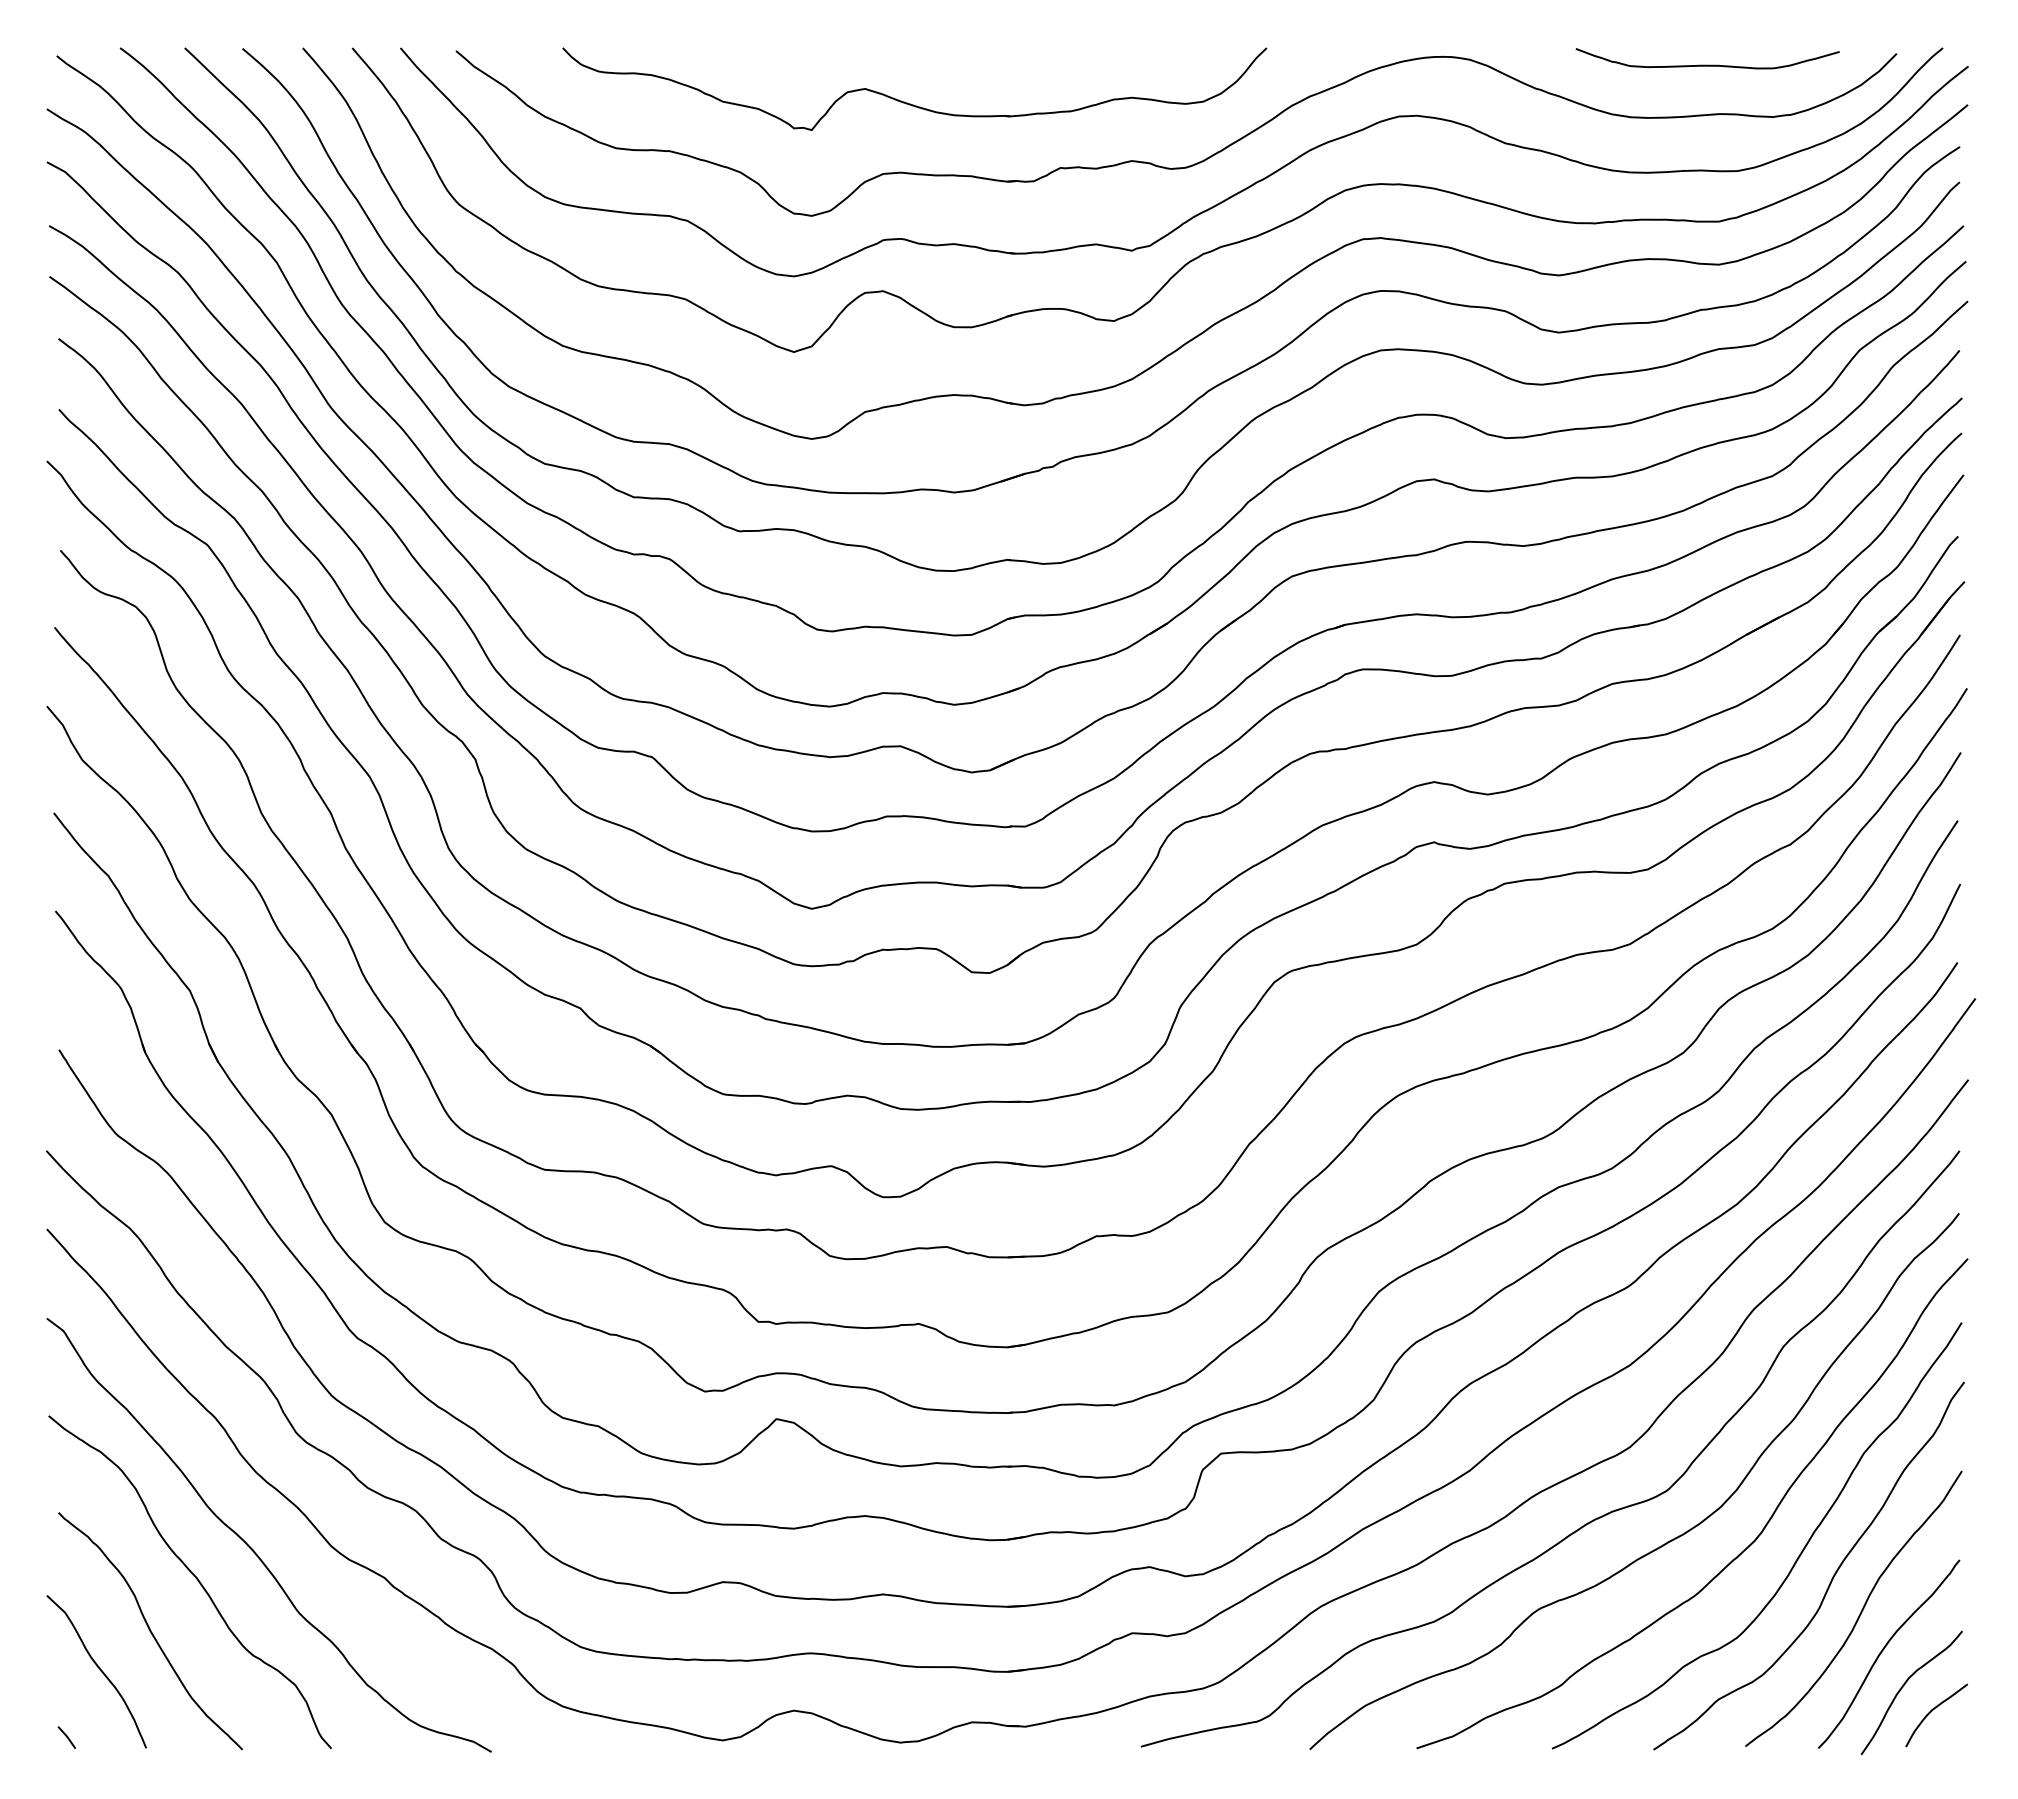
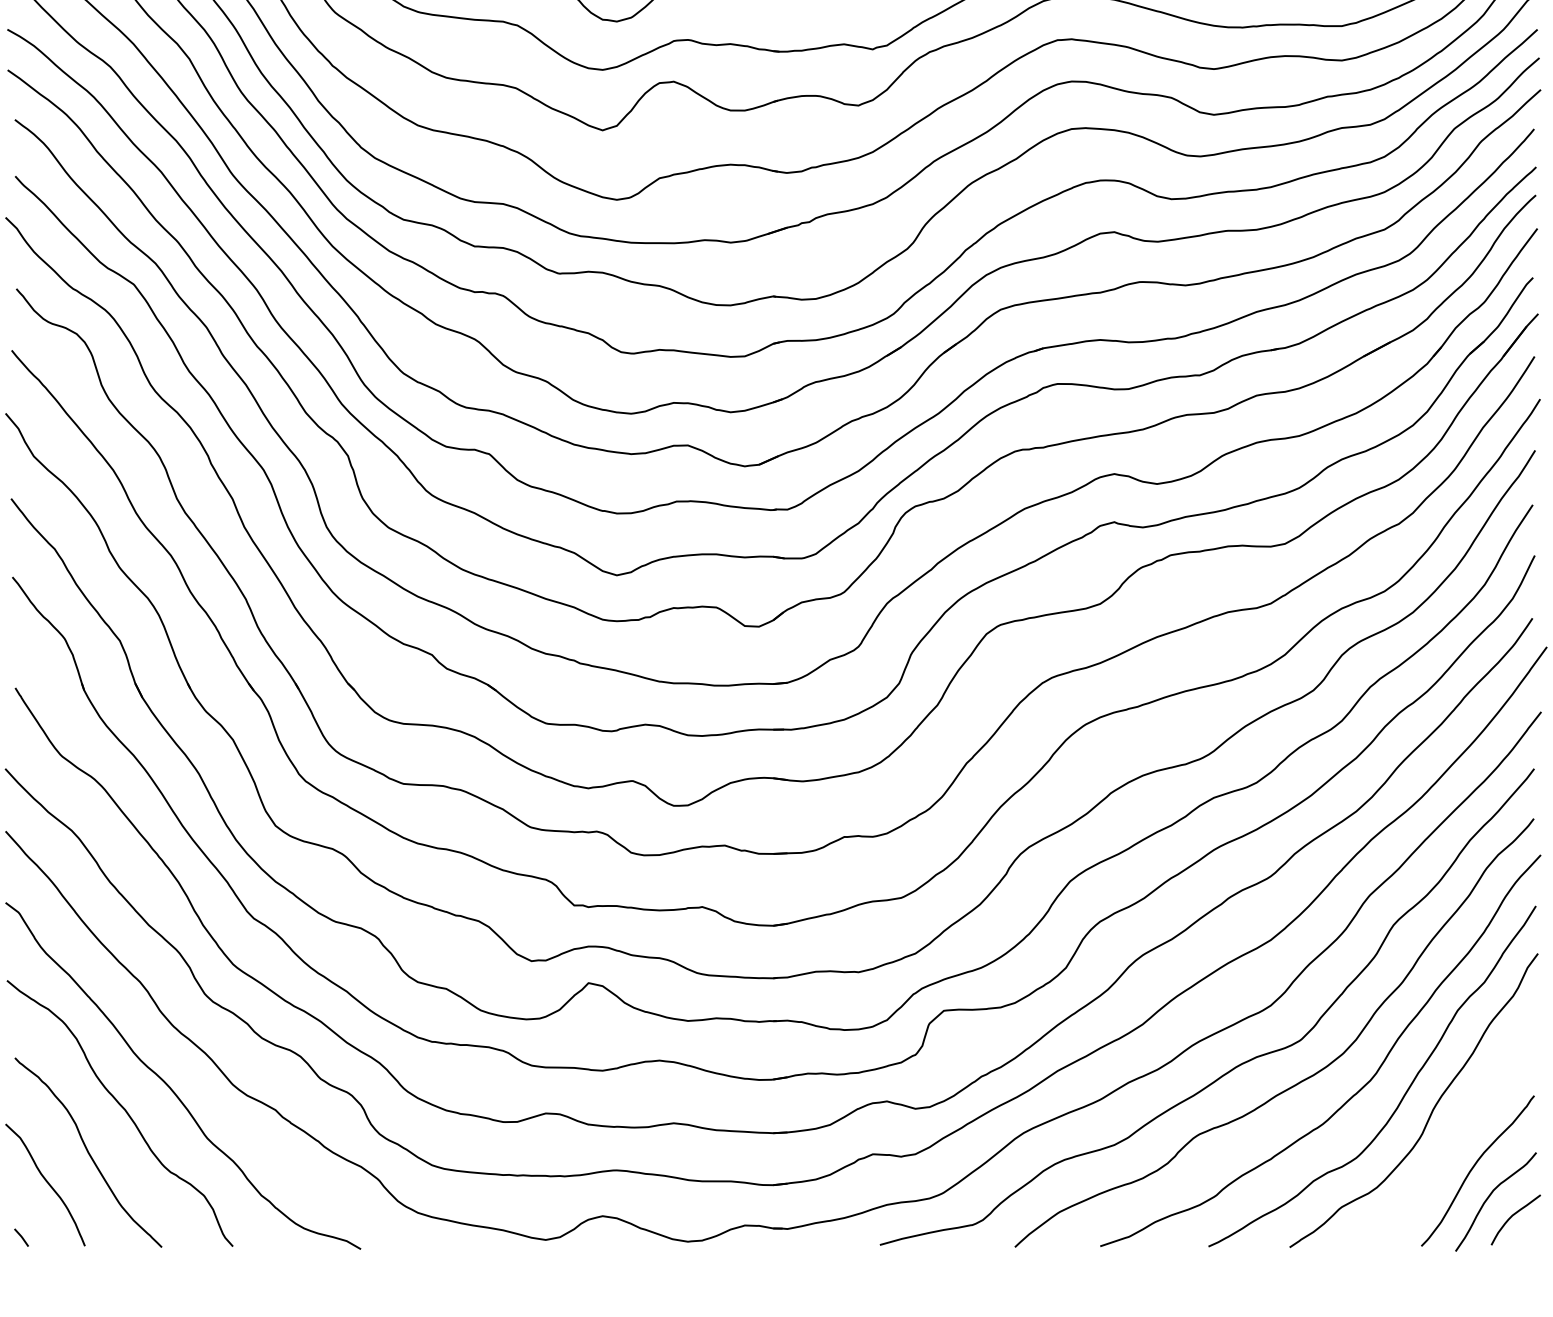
curve: (1860, 1611) -> (1455, 1136), removed

